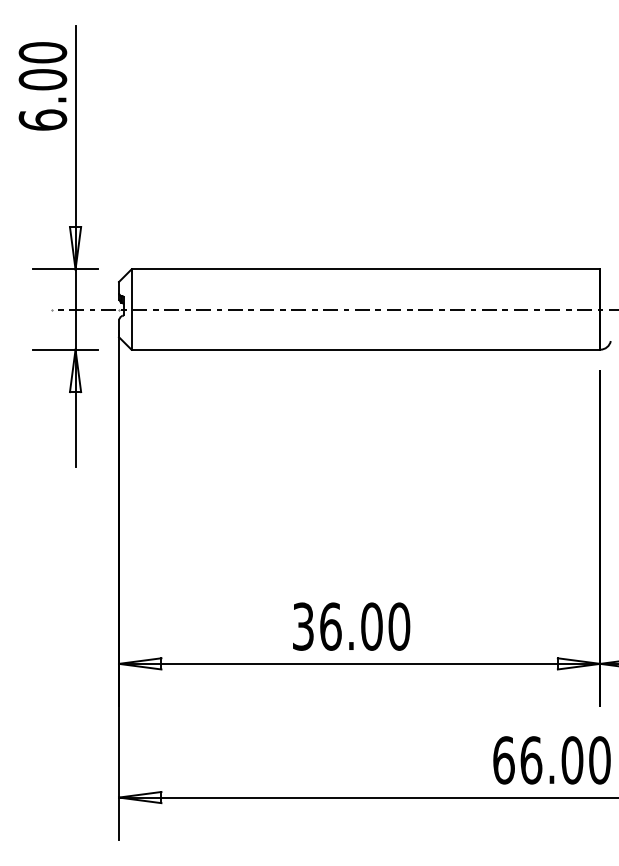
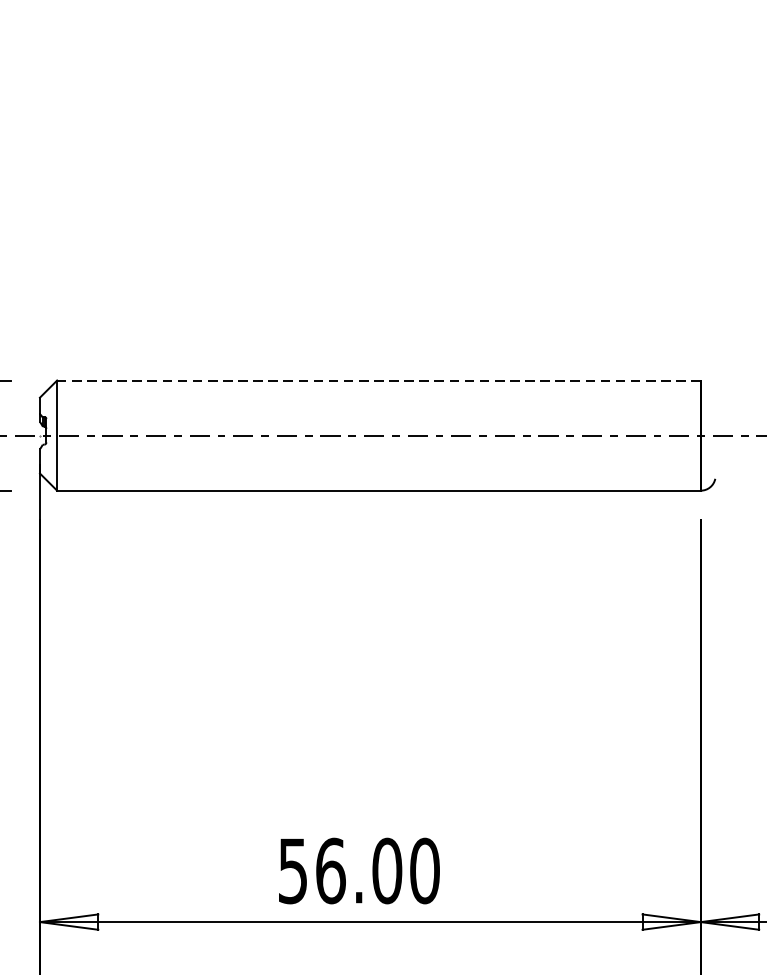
line: (365, 269) -> (378, 380), solid -> dashed
text: (303, 626) -> (293, 870), 36.00 -> 56.00

